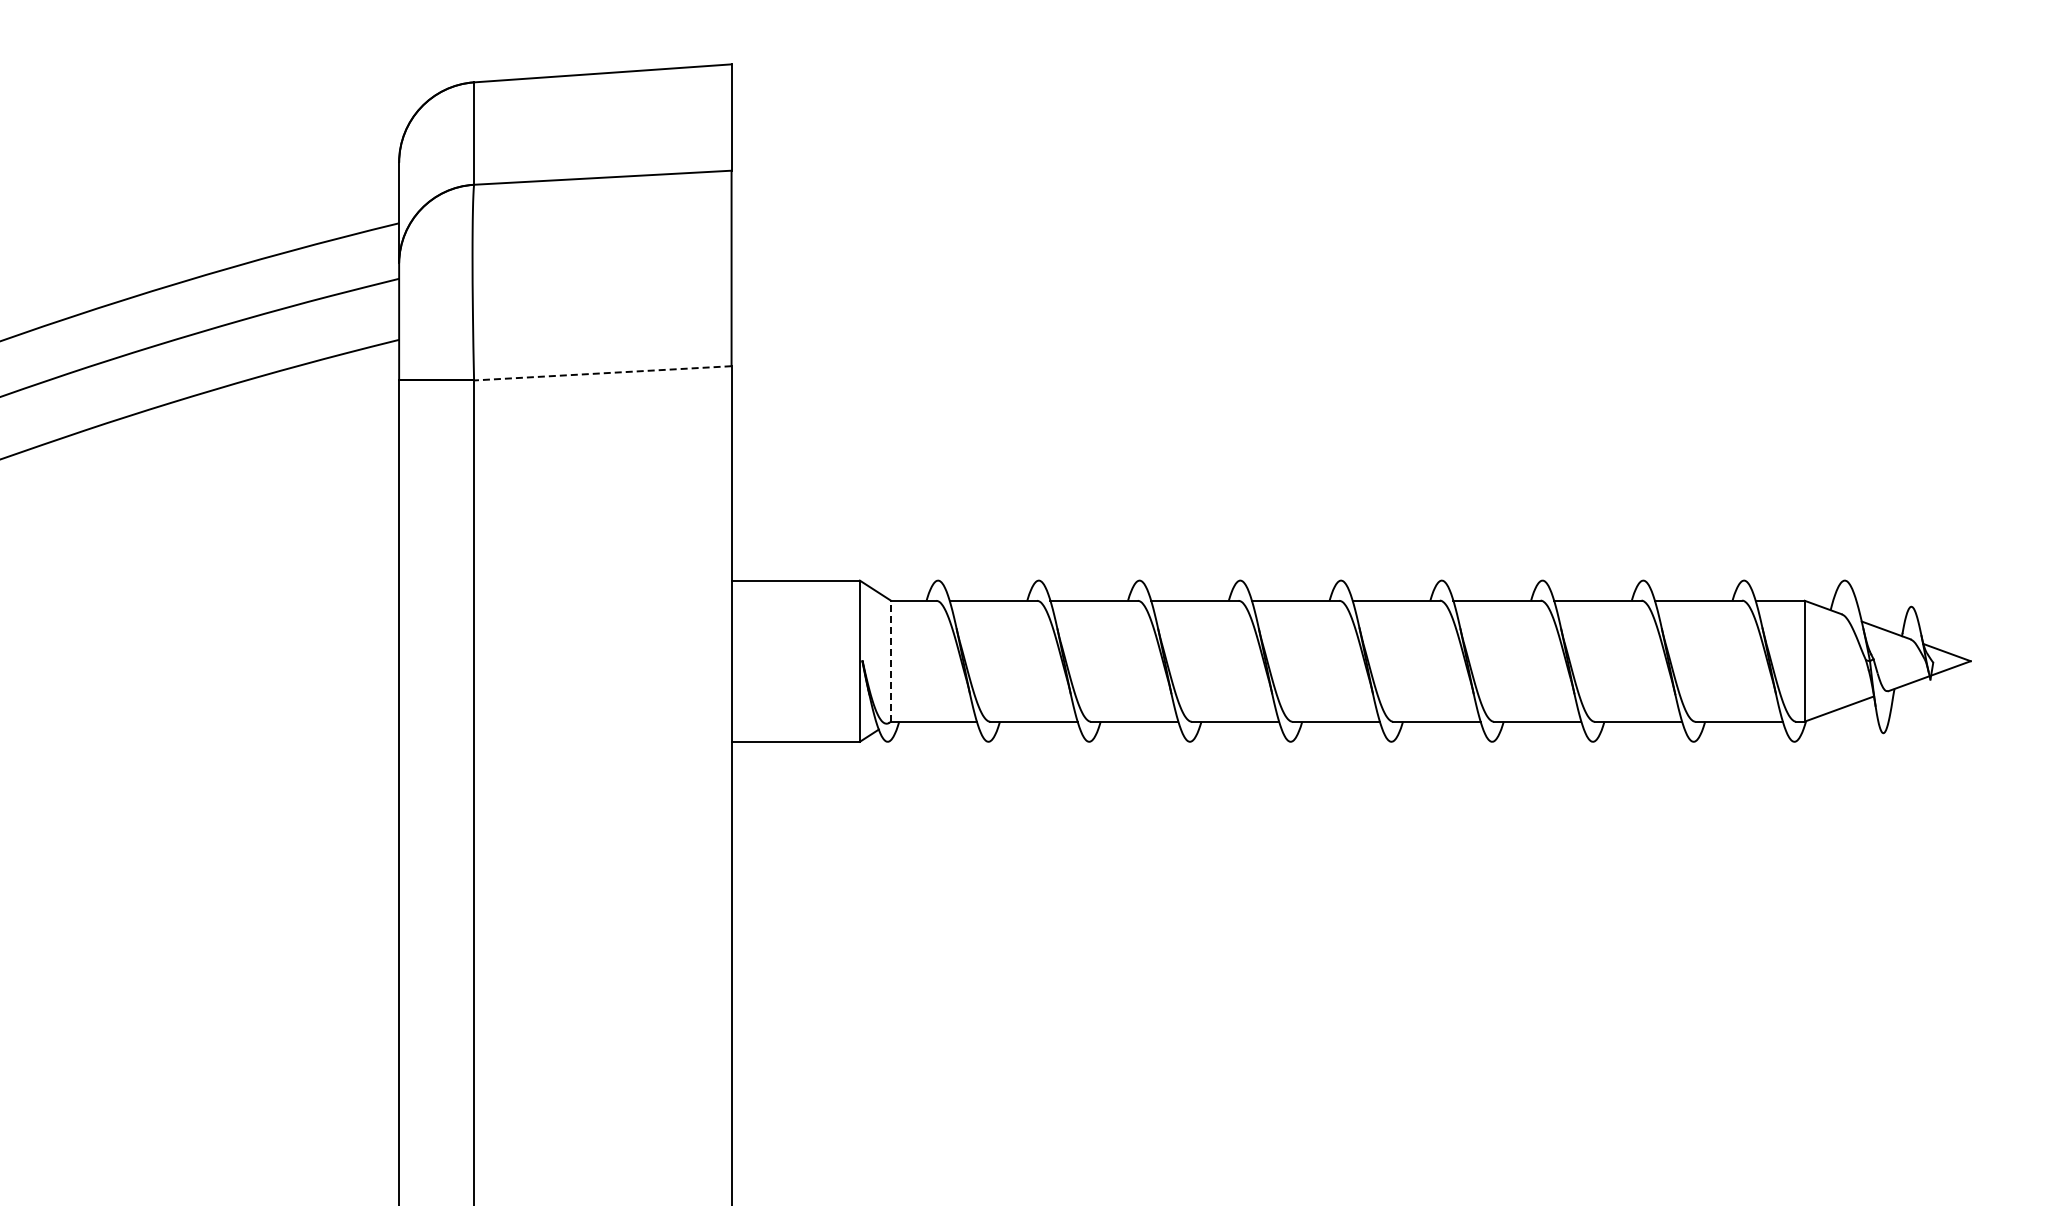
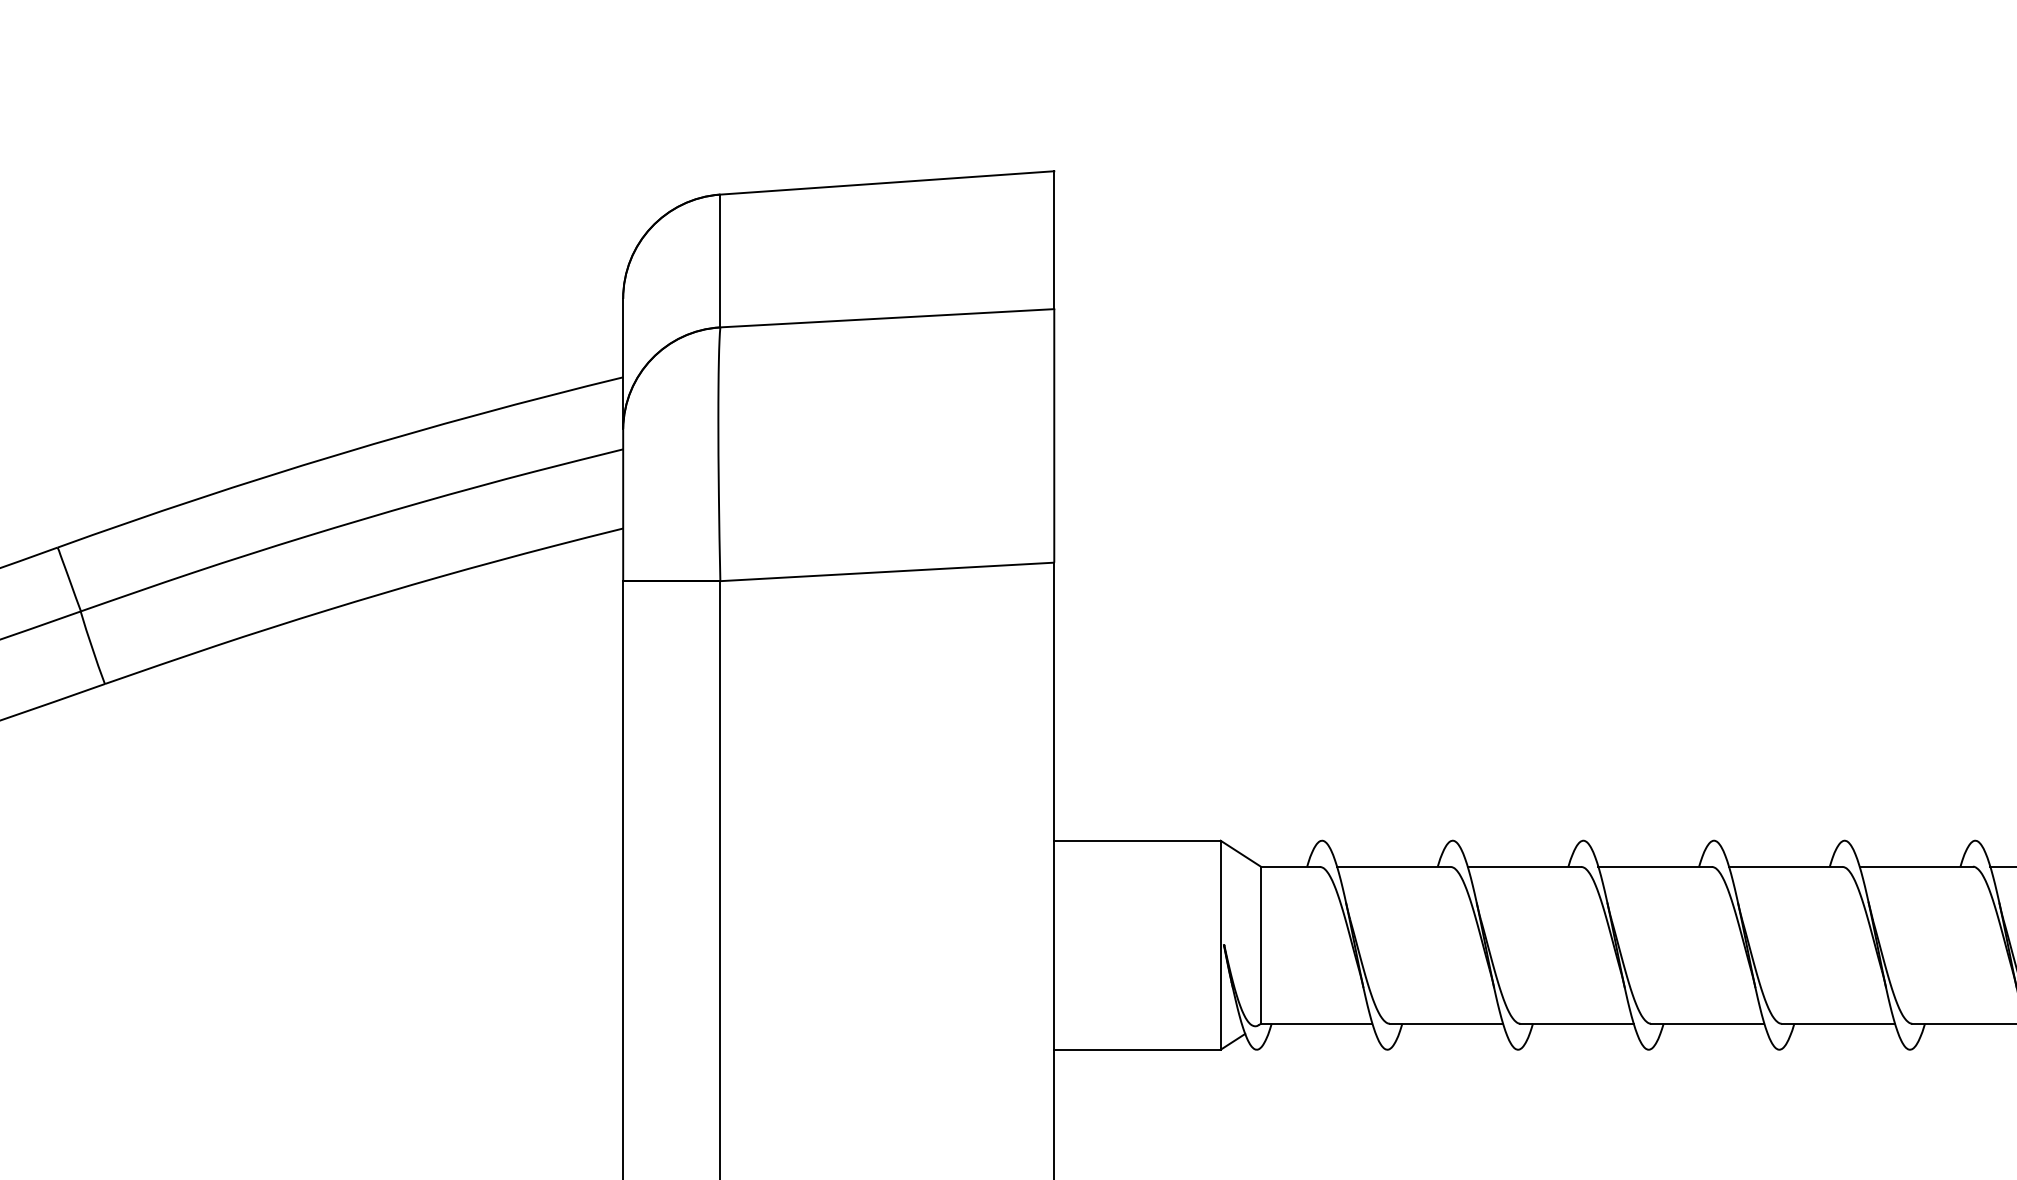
line: (603, 373) -> (888, 572), dashed -> solid
line: (891, 660) -> (1261, 944), dashed -> solid

